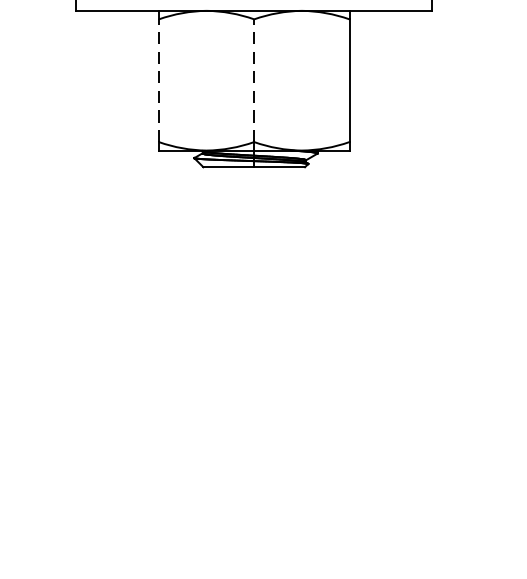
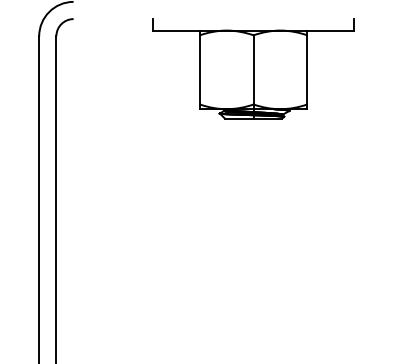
line: (158, 79) -> (199, 69), dashed -> solid
line: (254, 79) -> (253, 69), dashed -> solid

